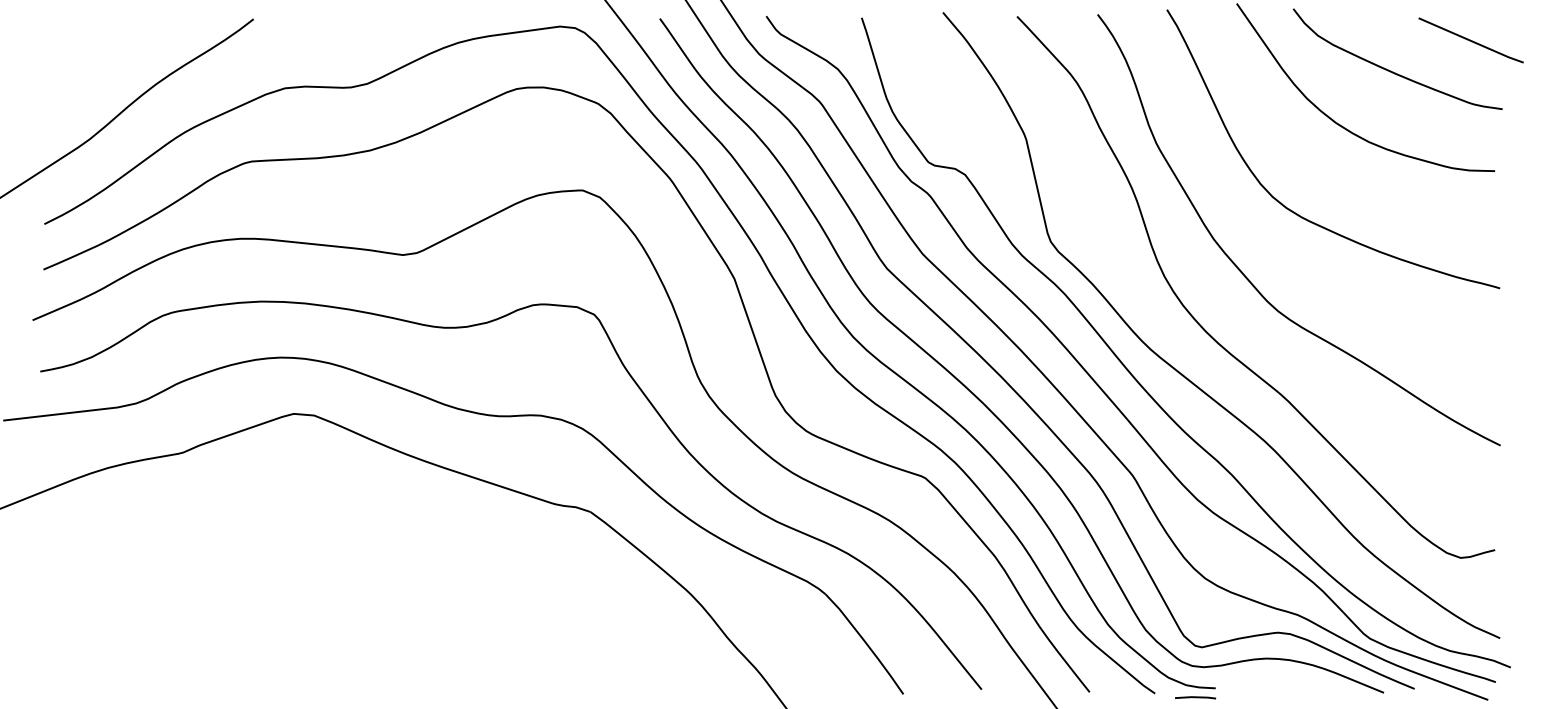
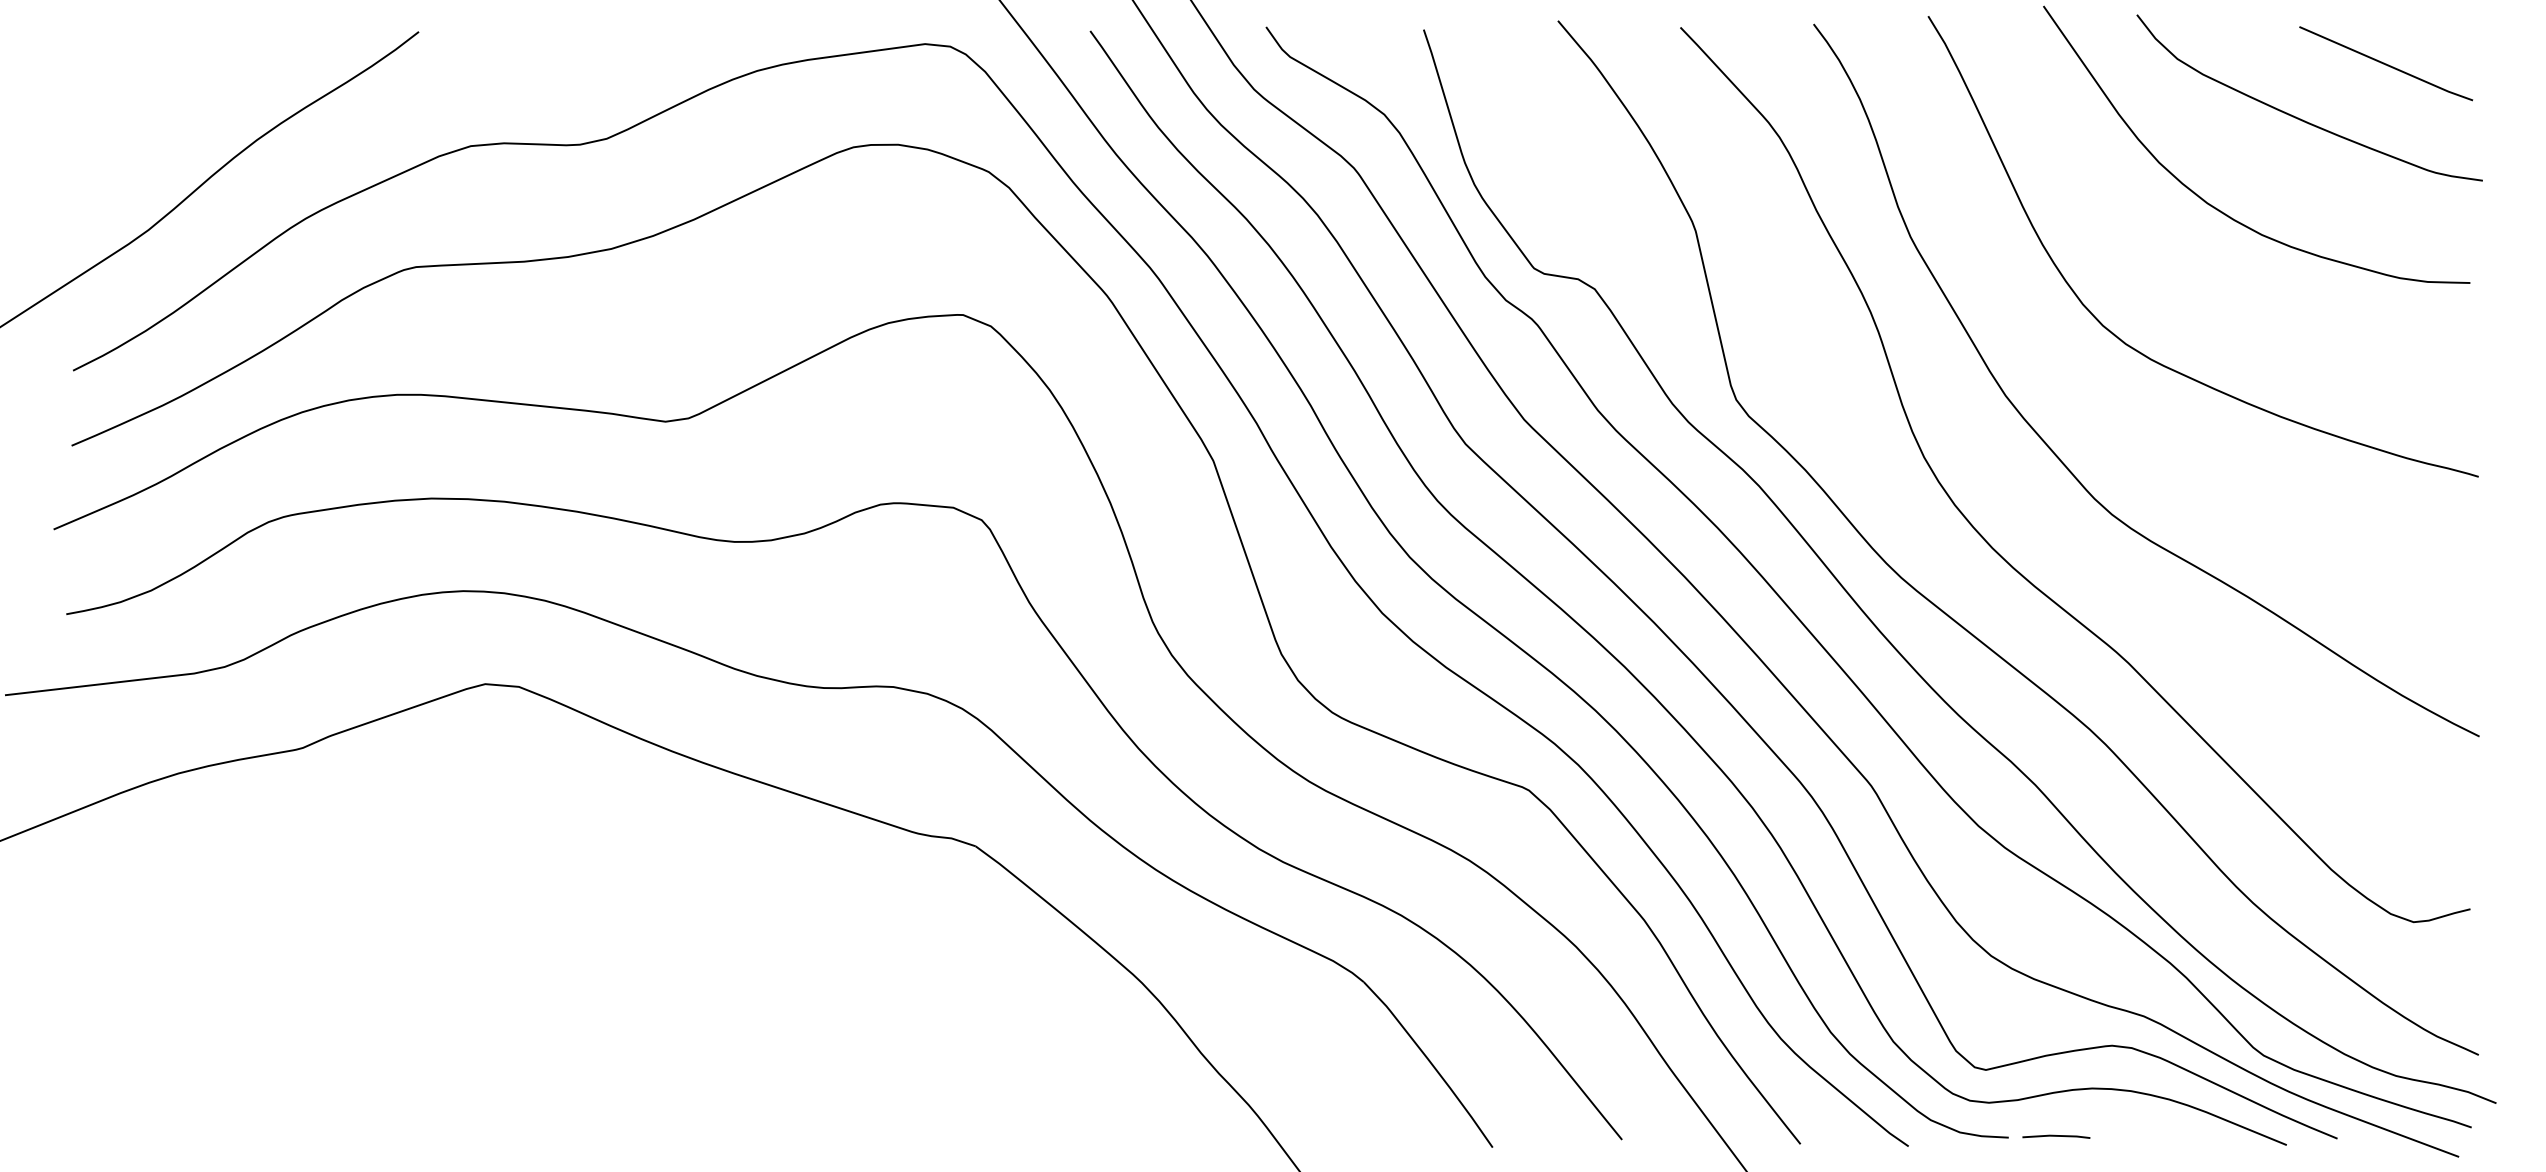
line: (1470, 40) -> (2385, 63), moved
line: (1195, 697) -> (2056, 1136), moved

